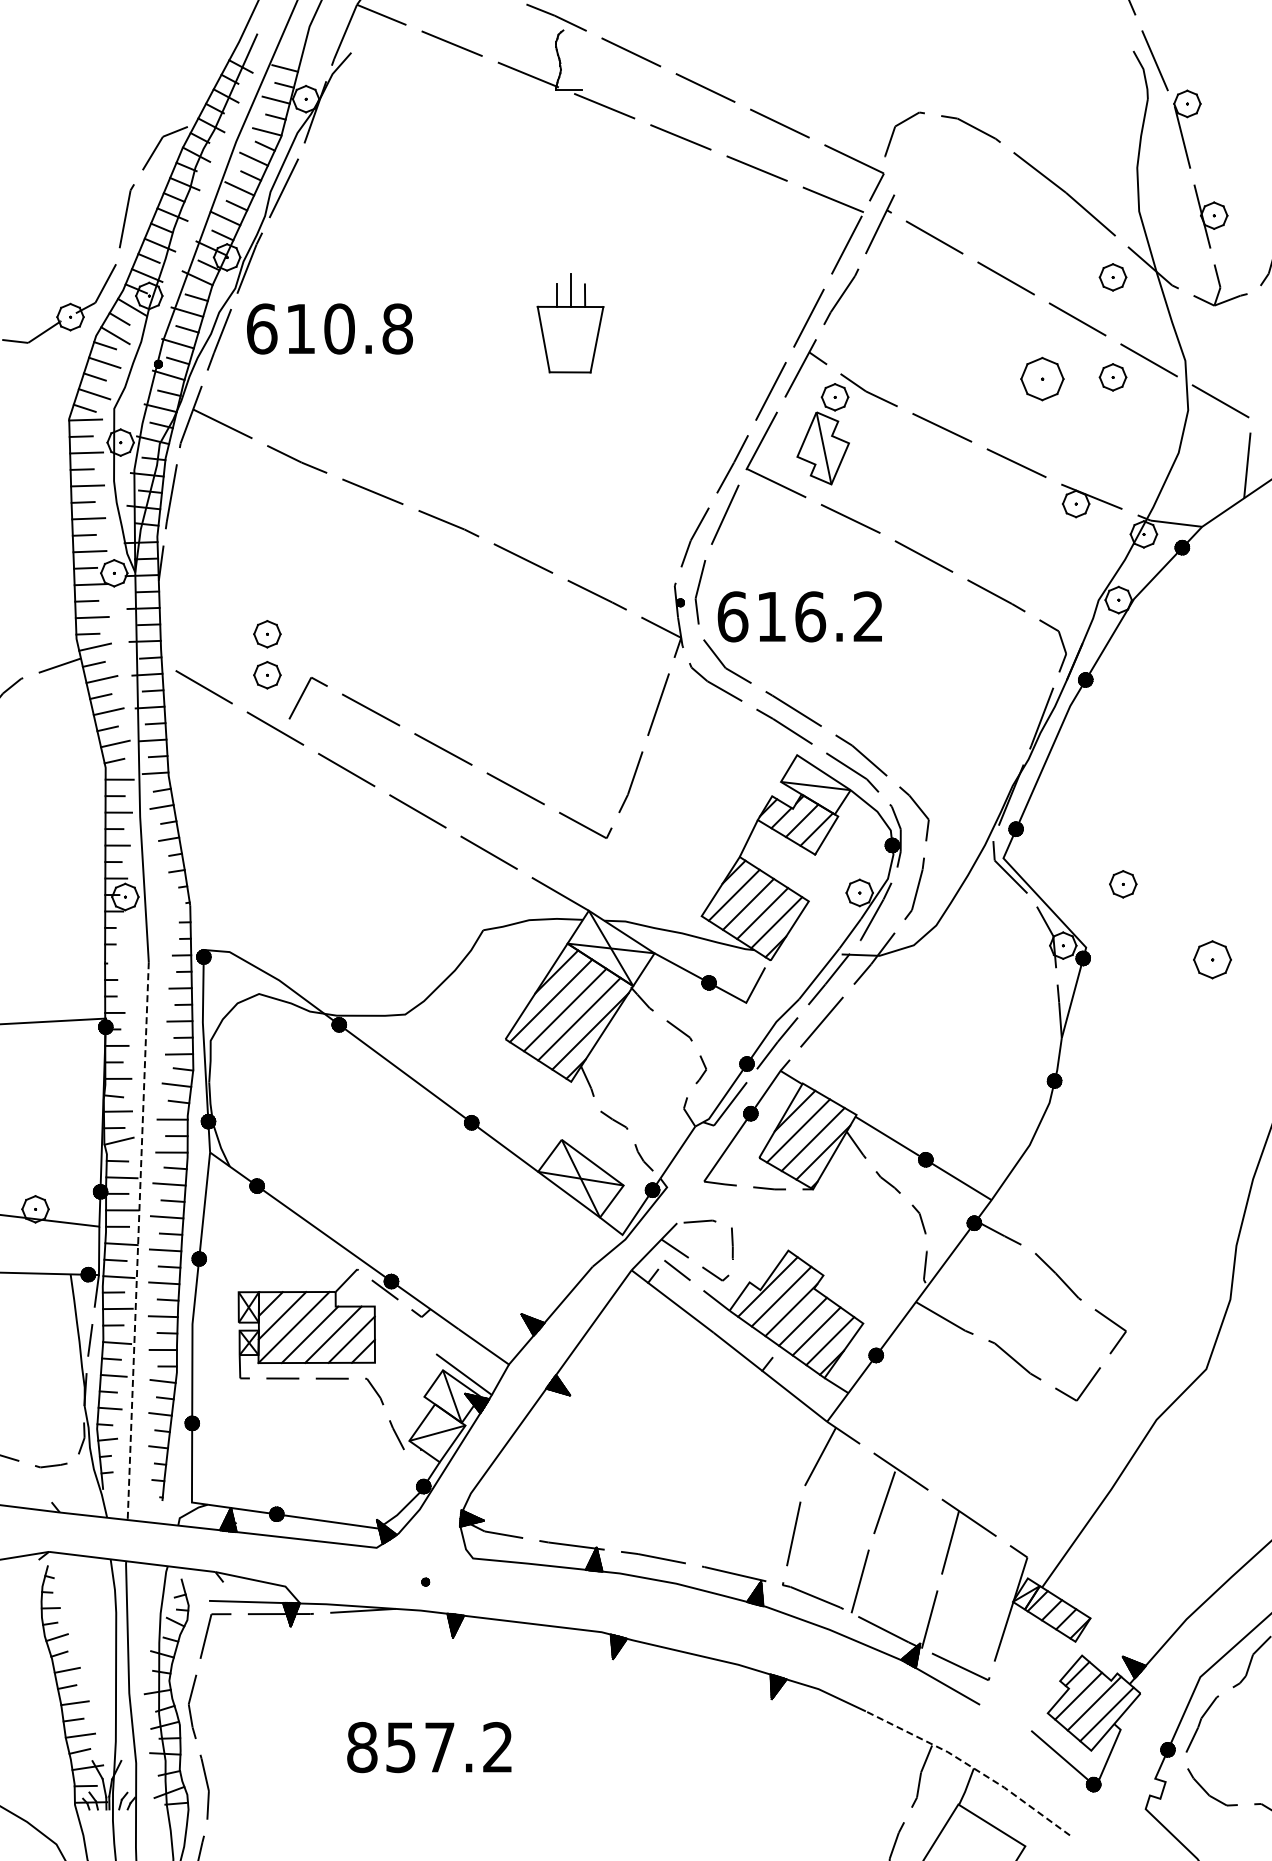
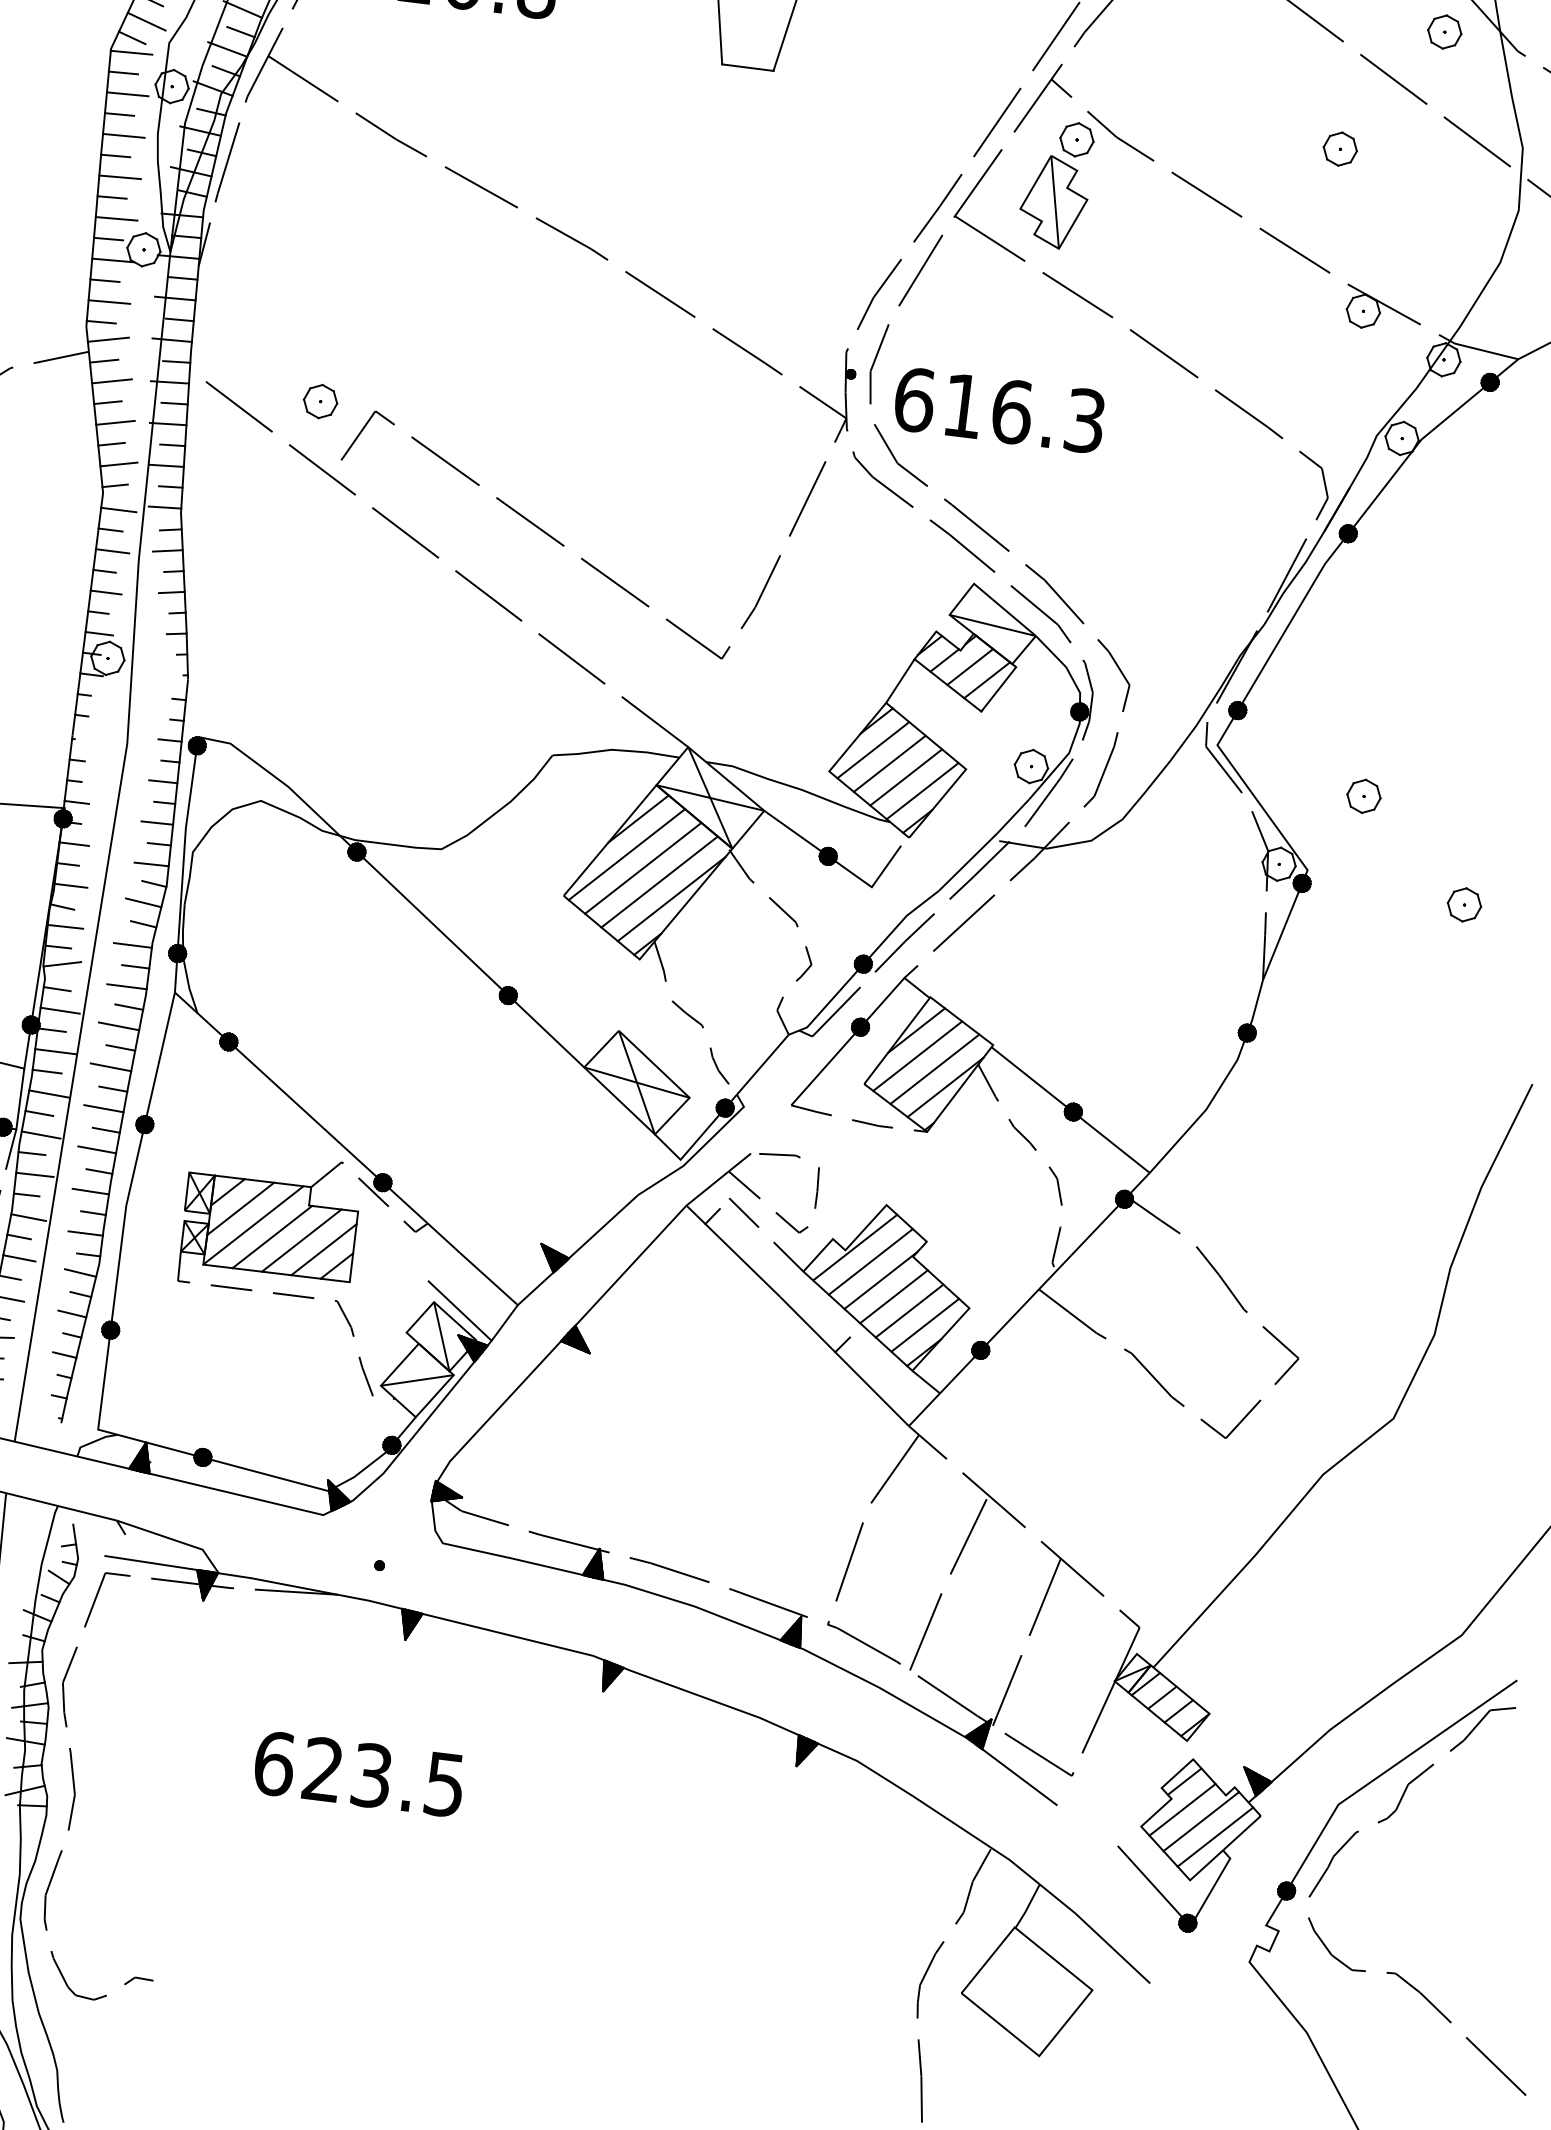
part: (1112, 377) -> (1428, 157), removed
part: (1042, 379) -> (1340, 149), size x0.62
text: (868, 616) -> (1085, 420), 616.2 -> 616.3
part: (267, 634) -> (327, 350), removed
part: (1212, 959) -> (1464, 904), size x0.71
line: (138, 1241) -> (71, 1093), dashed -> solid
text: (429, 1747) -> (358, 1774), 857.2 -> 623.5
line: (971, 1766) -> (1037, 1881), dashed -> solid

